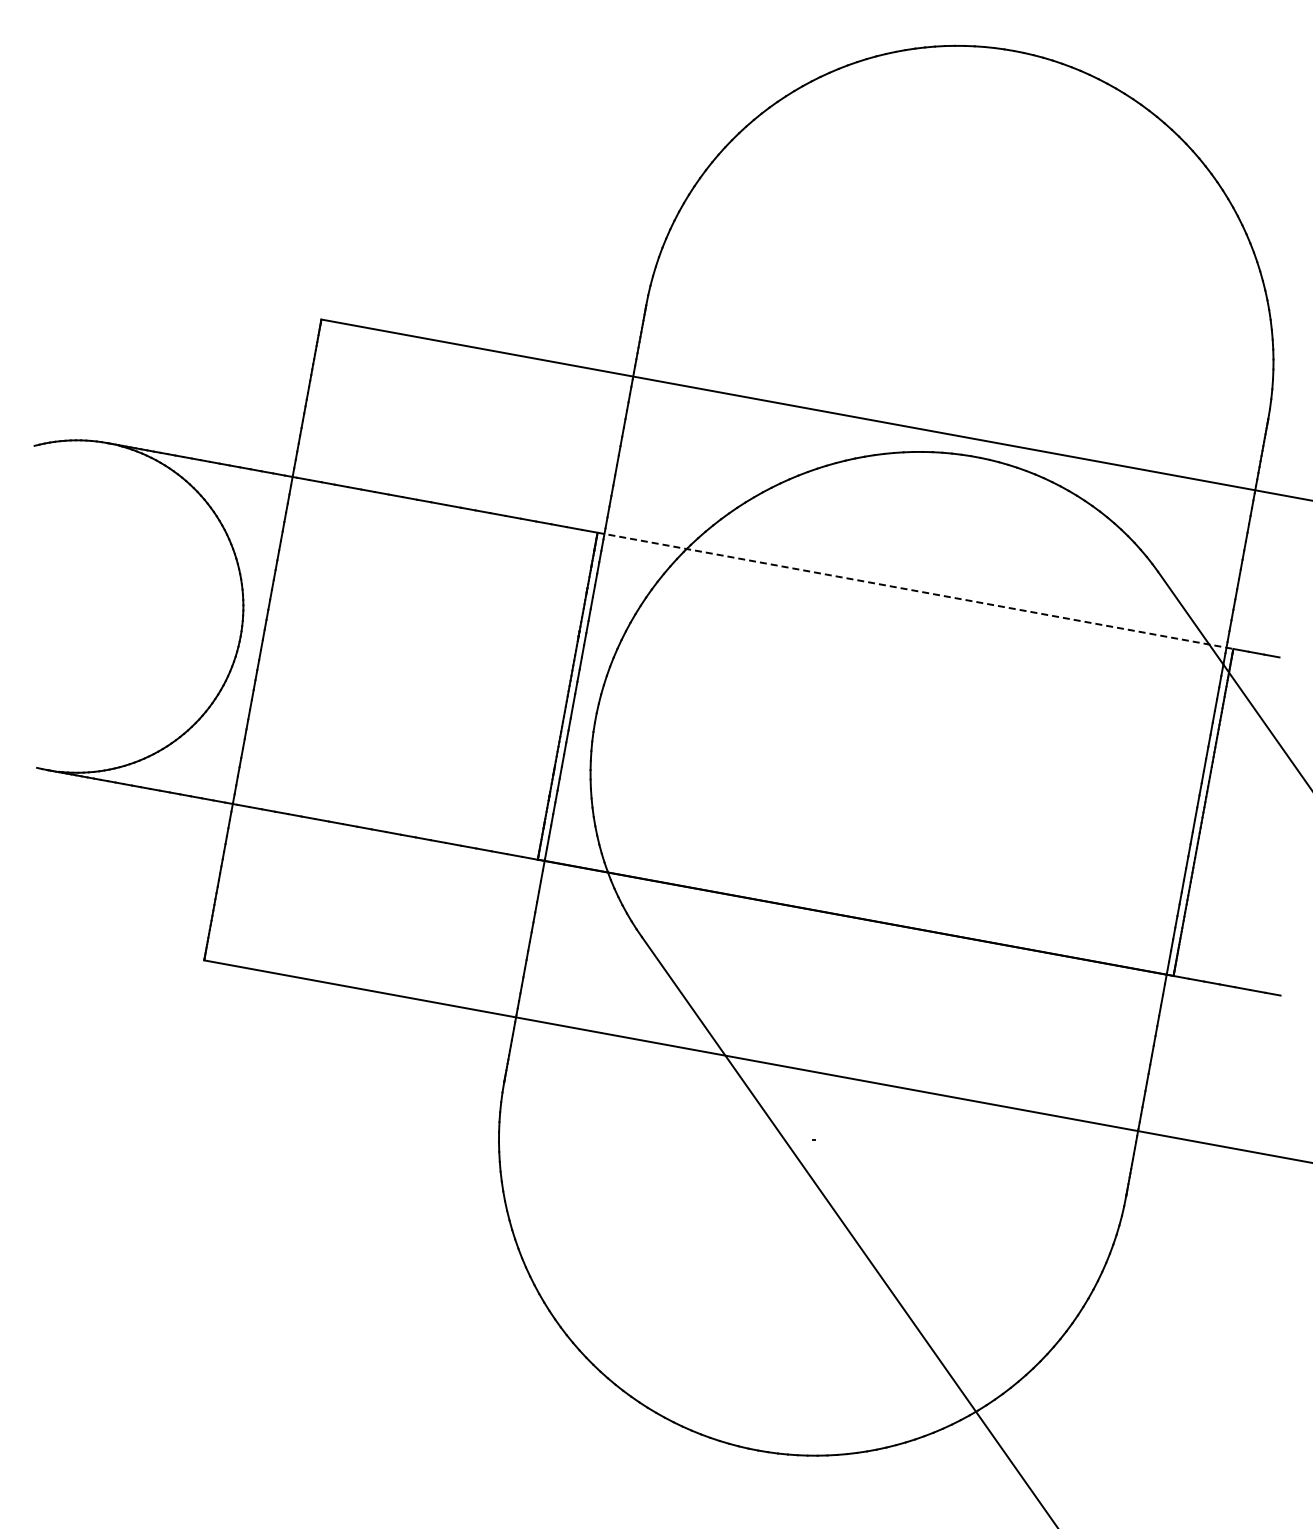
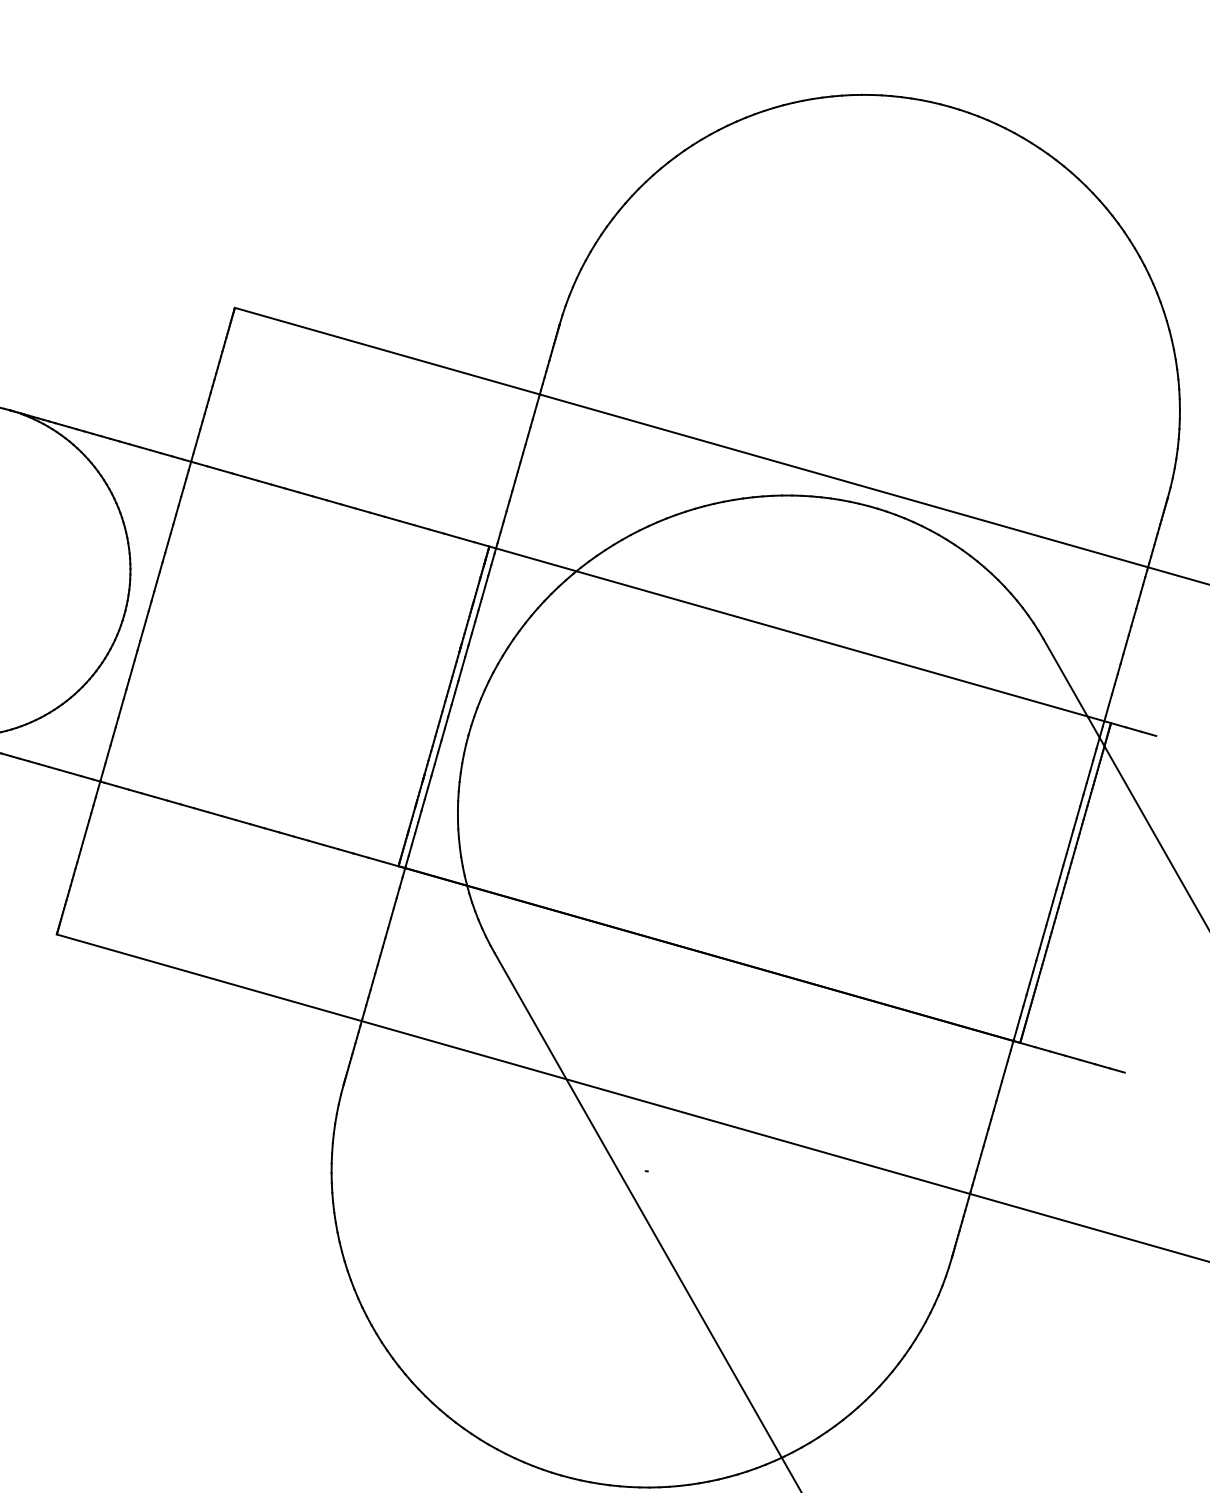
line: (915, 590) -> (800, 634), dashed -> solid

